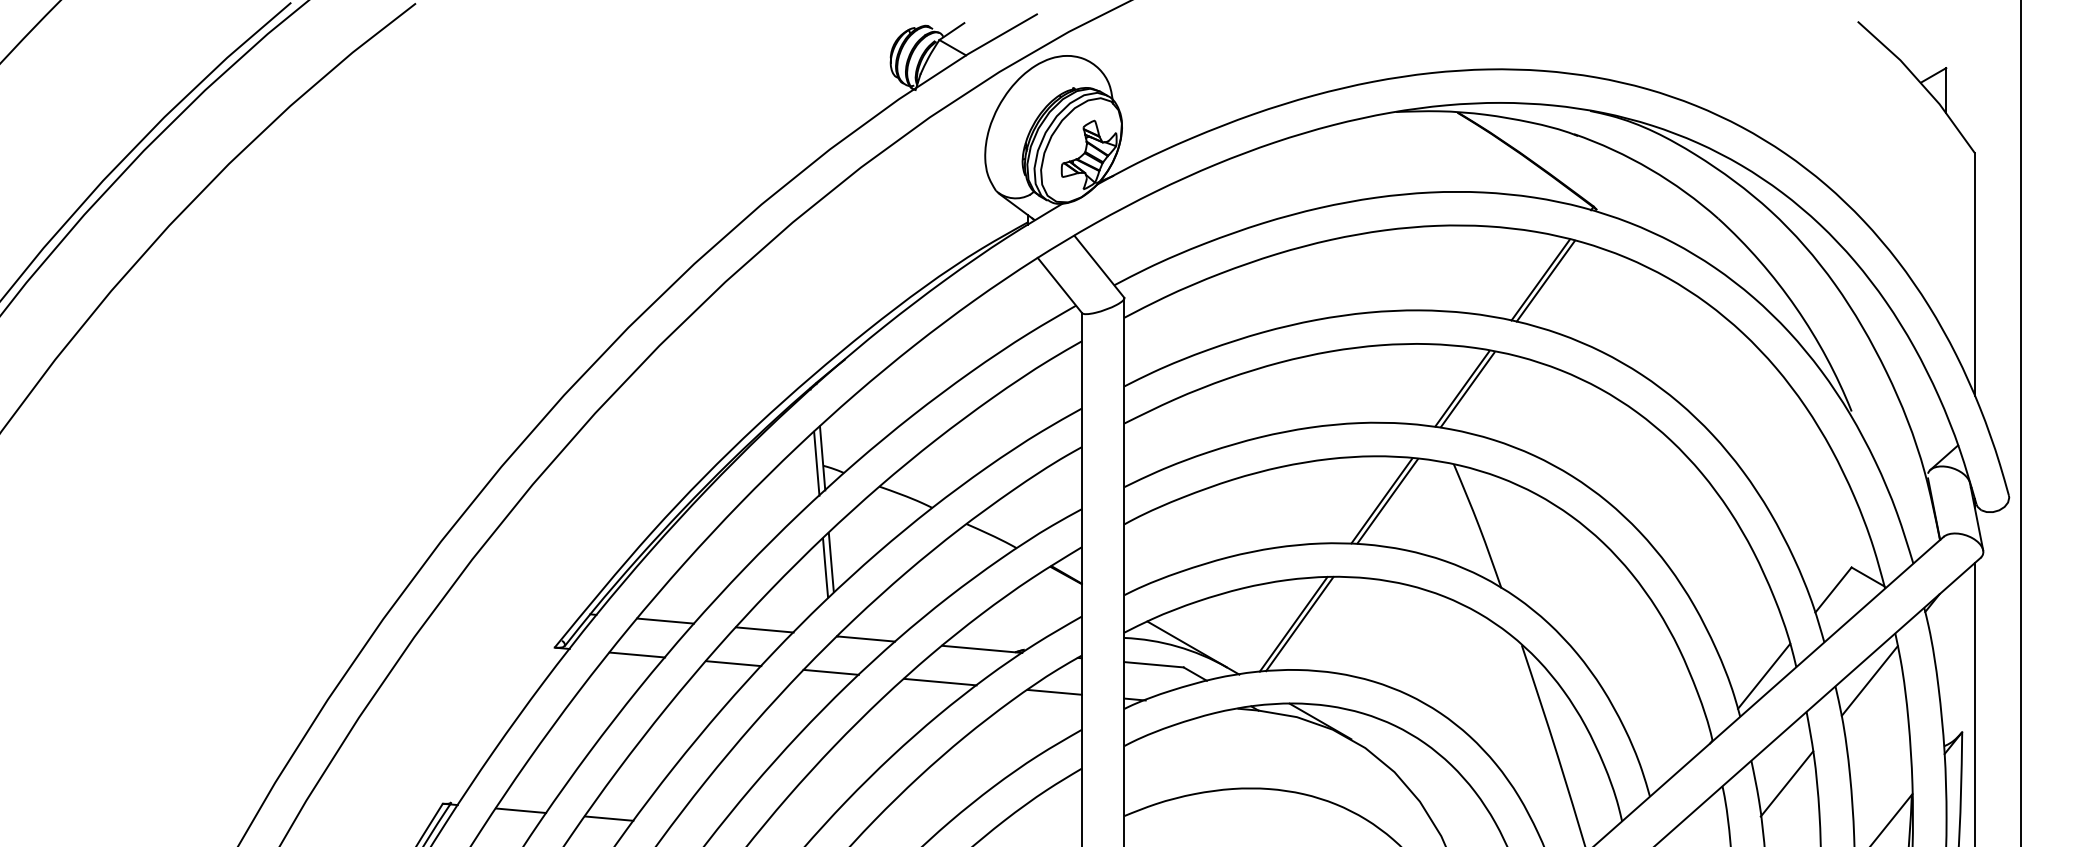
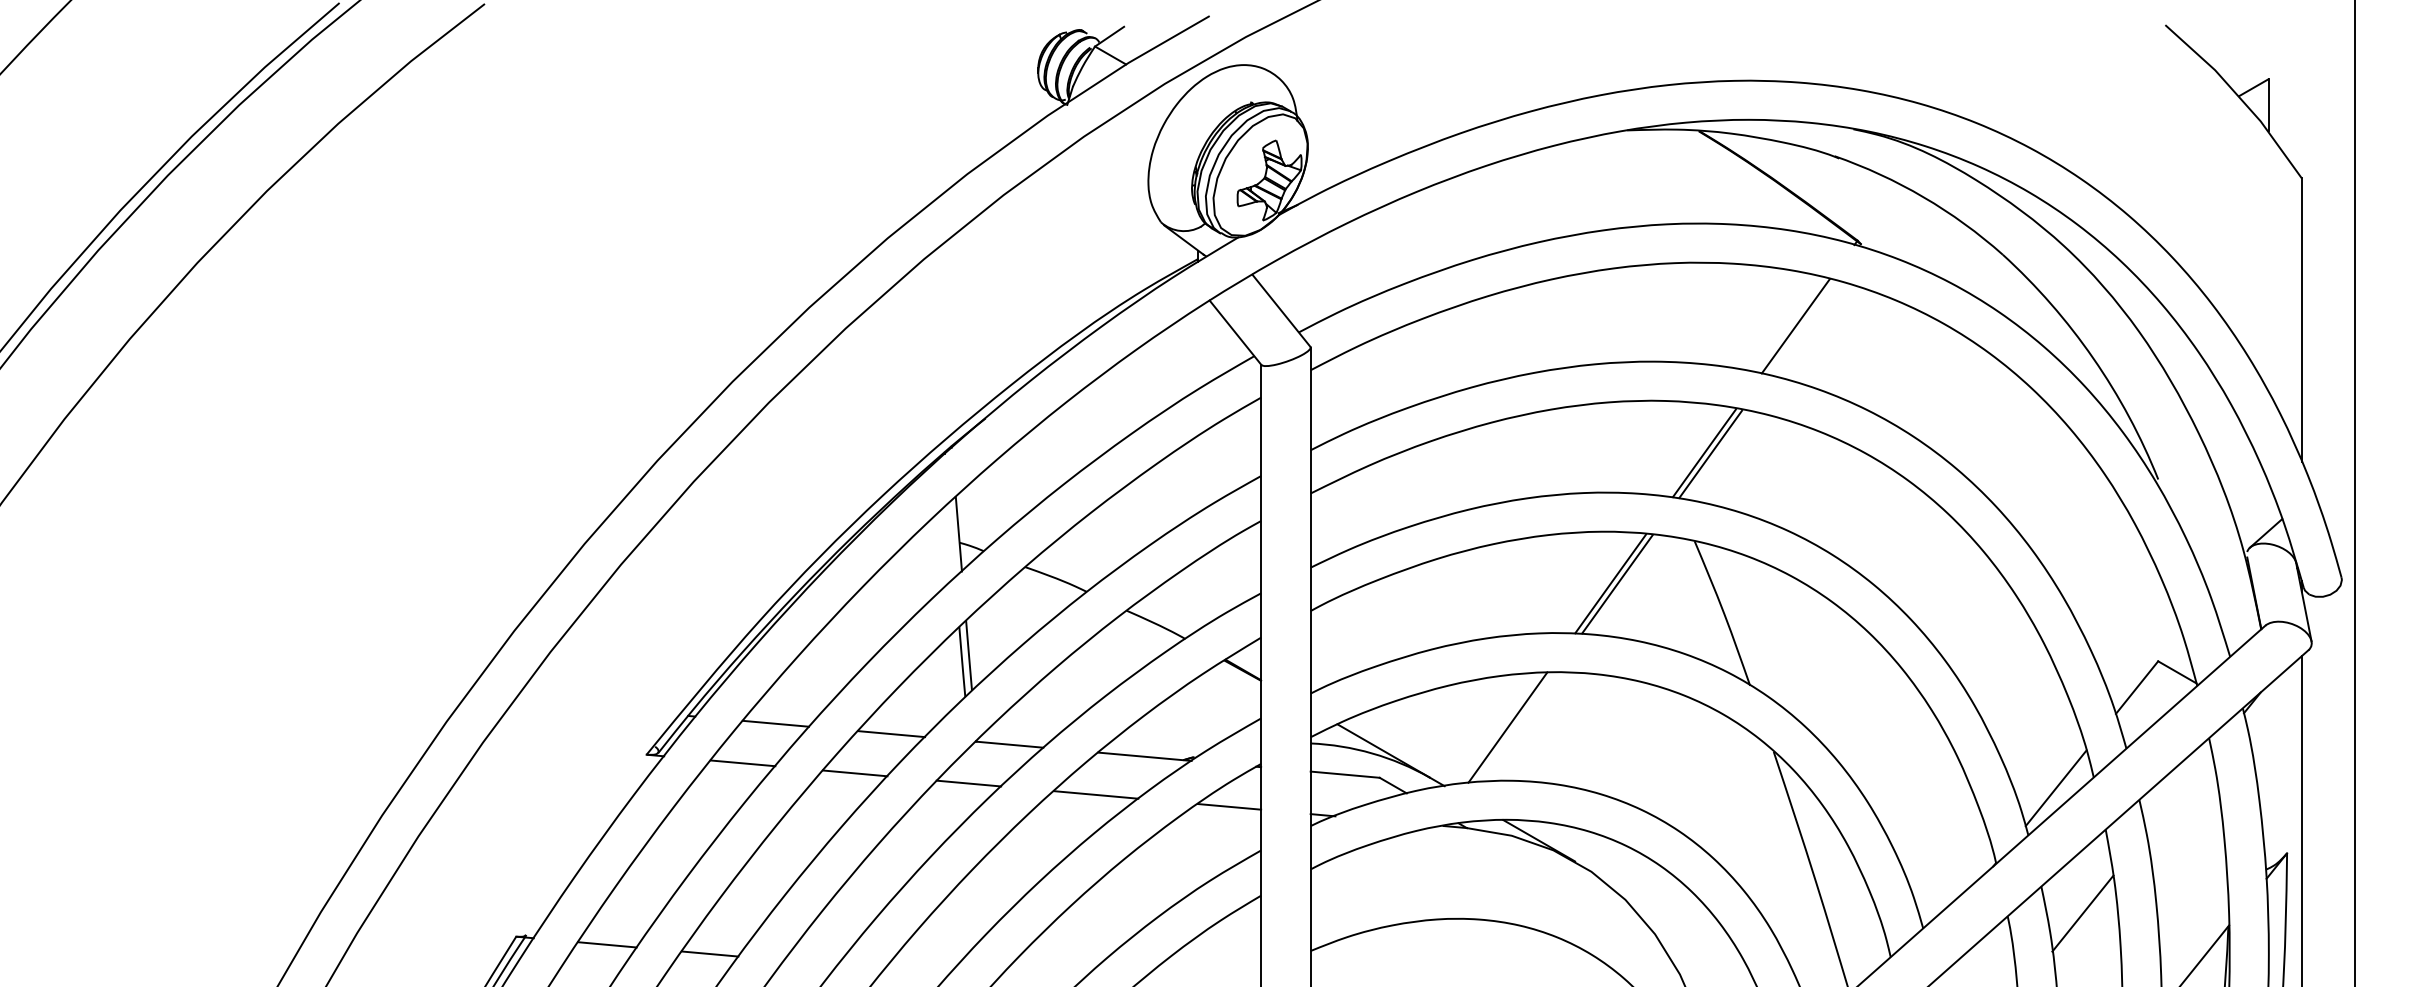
line: (1545, 281) -> (1801, 327), removed
line: (817, 463) -> (952, 540), removed
line: (1299, 624) -> (1514, 727), removed
line: (1869, 680) -> (2179, 793), removed

